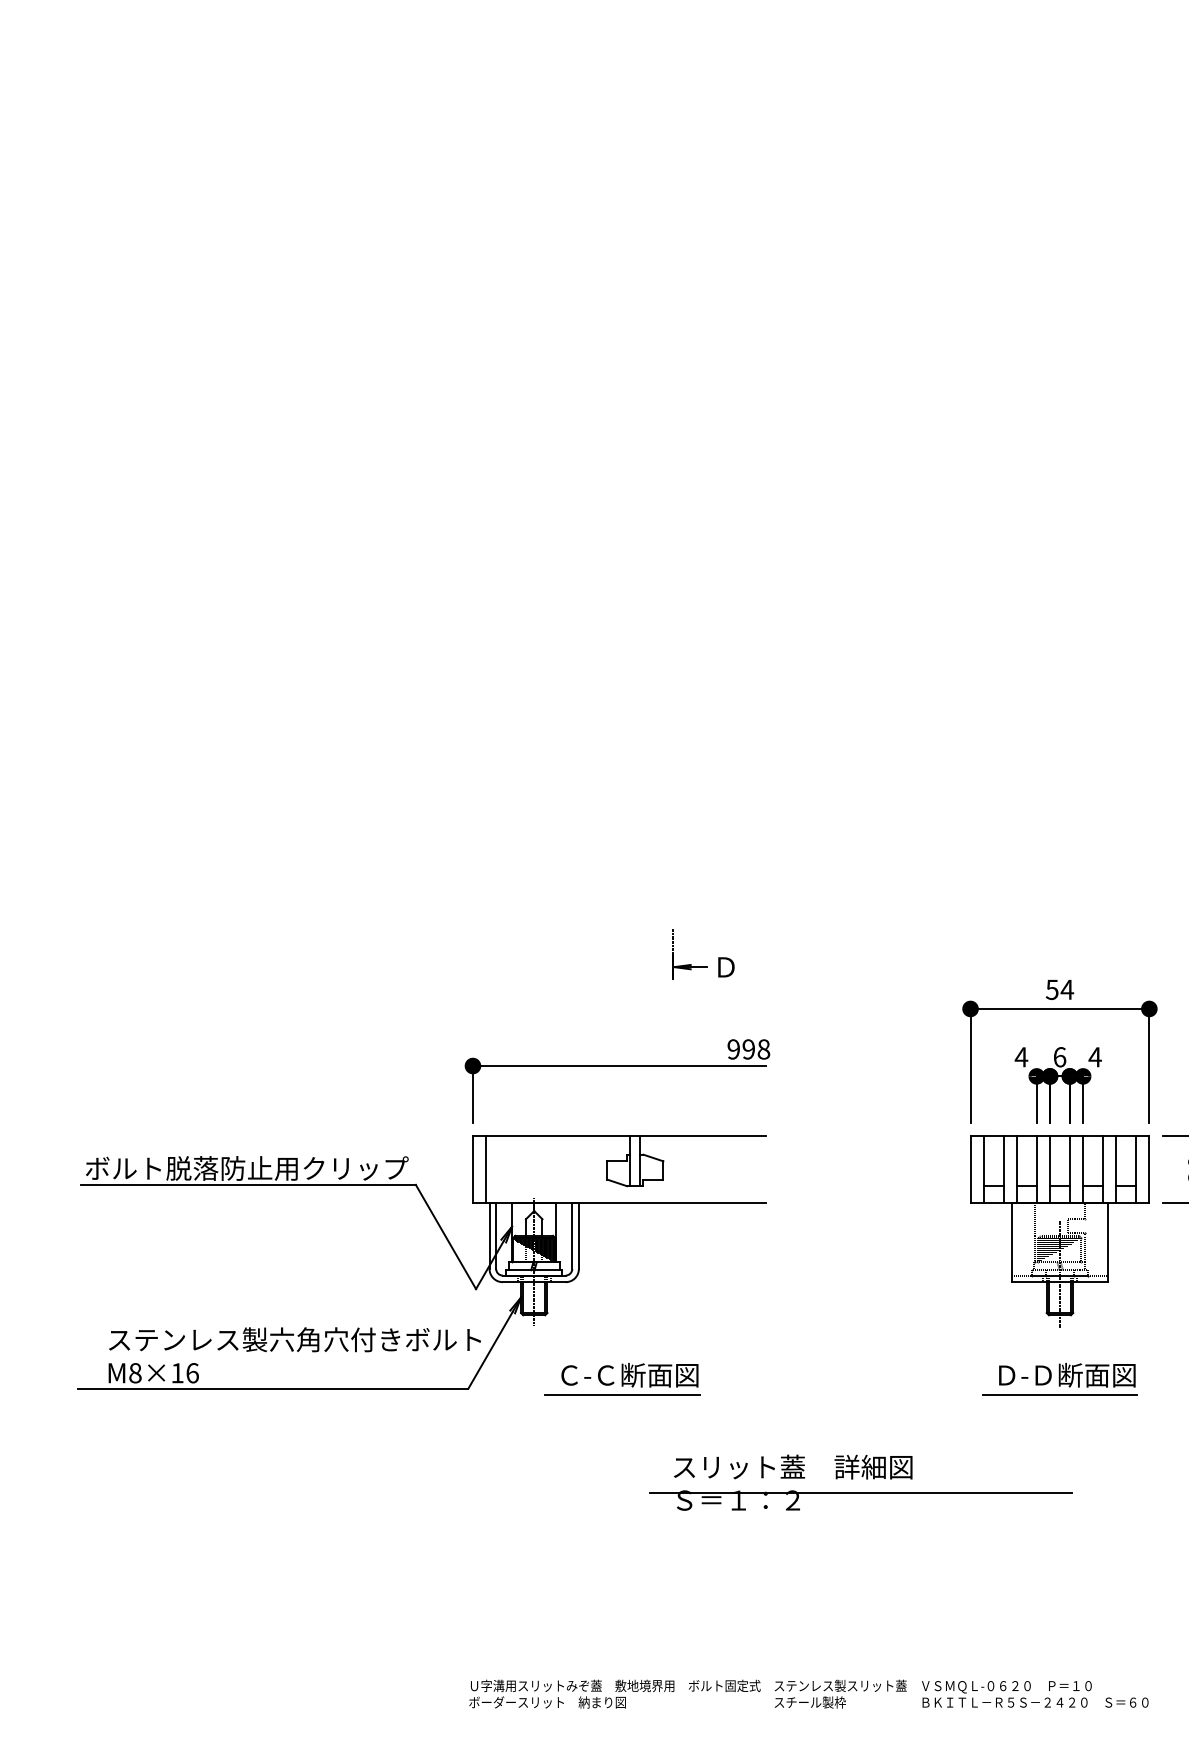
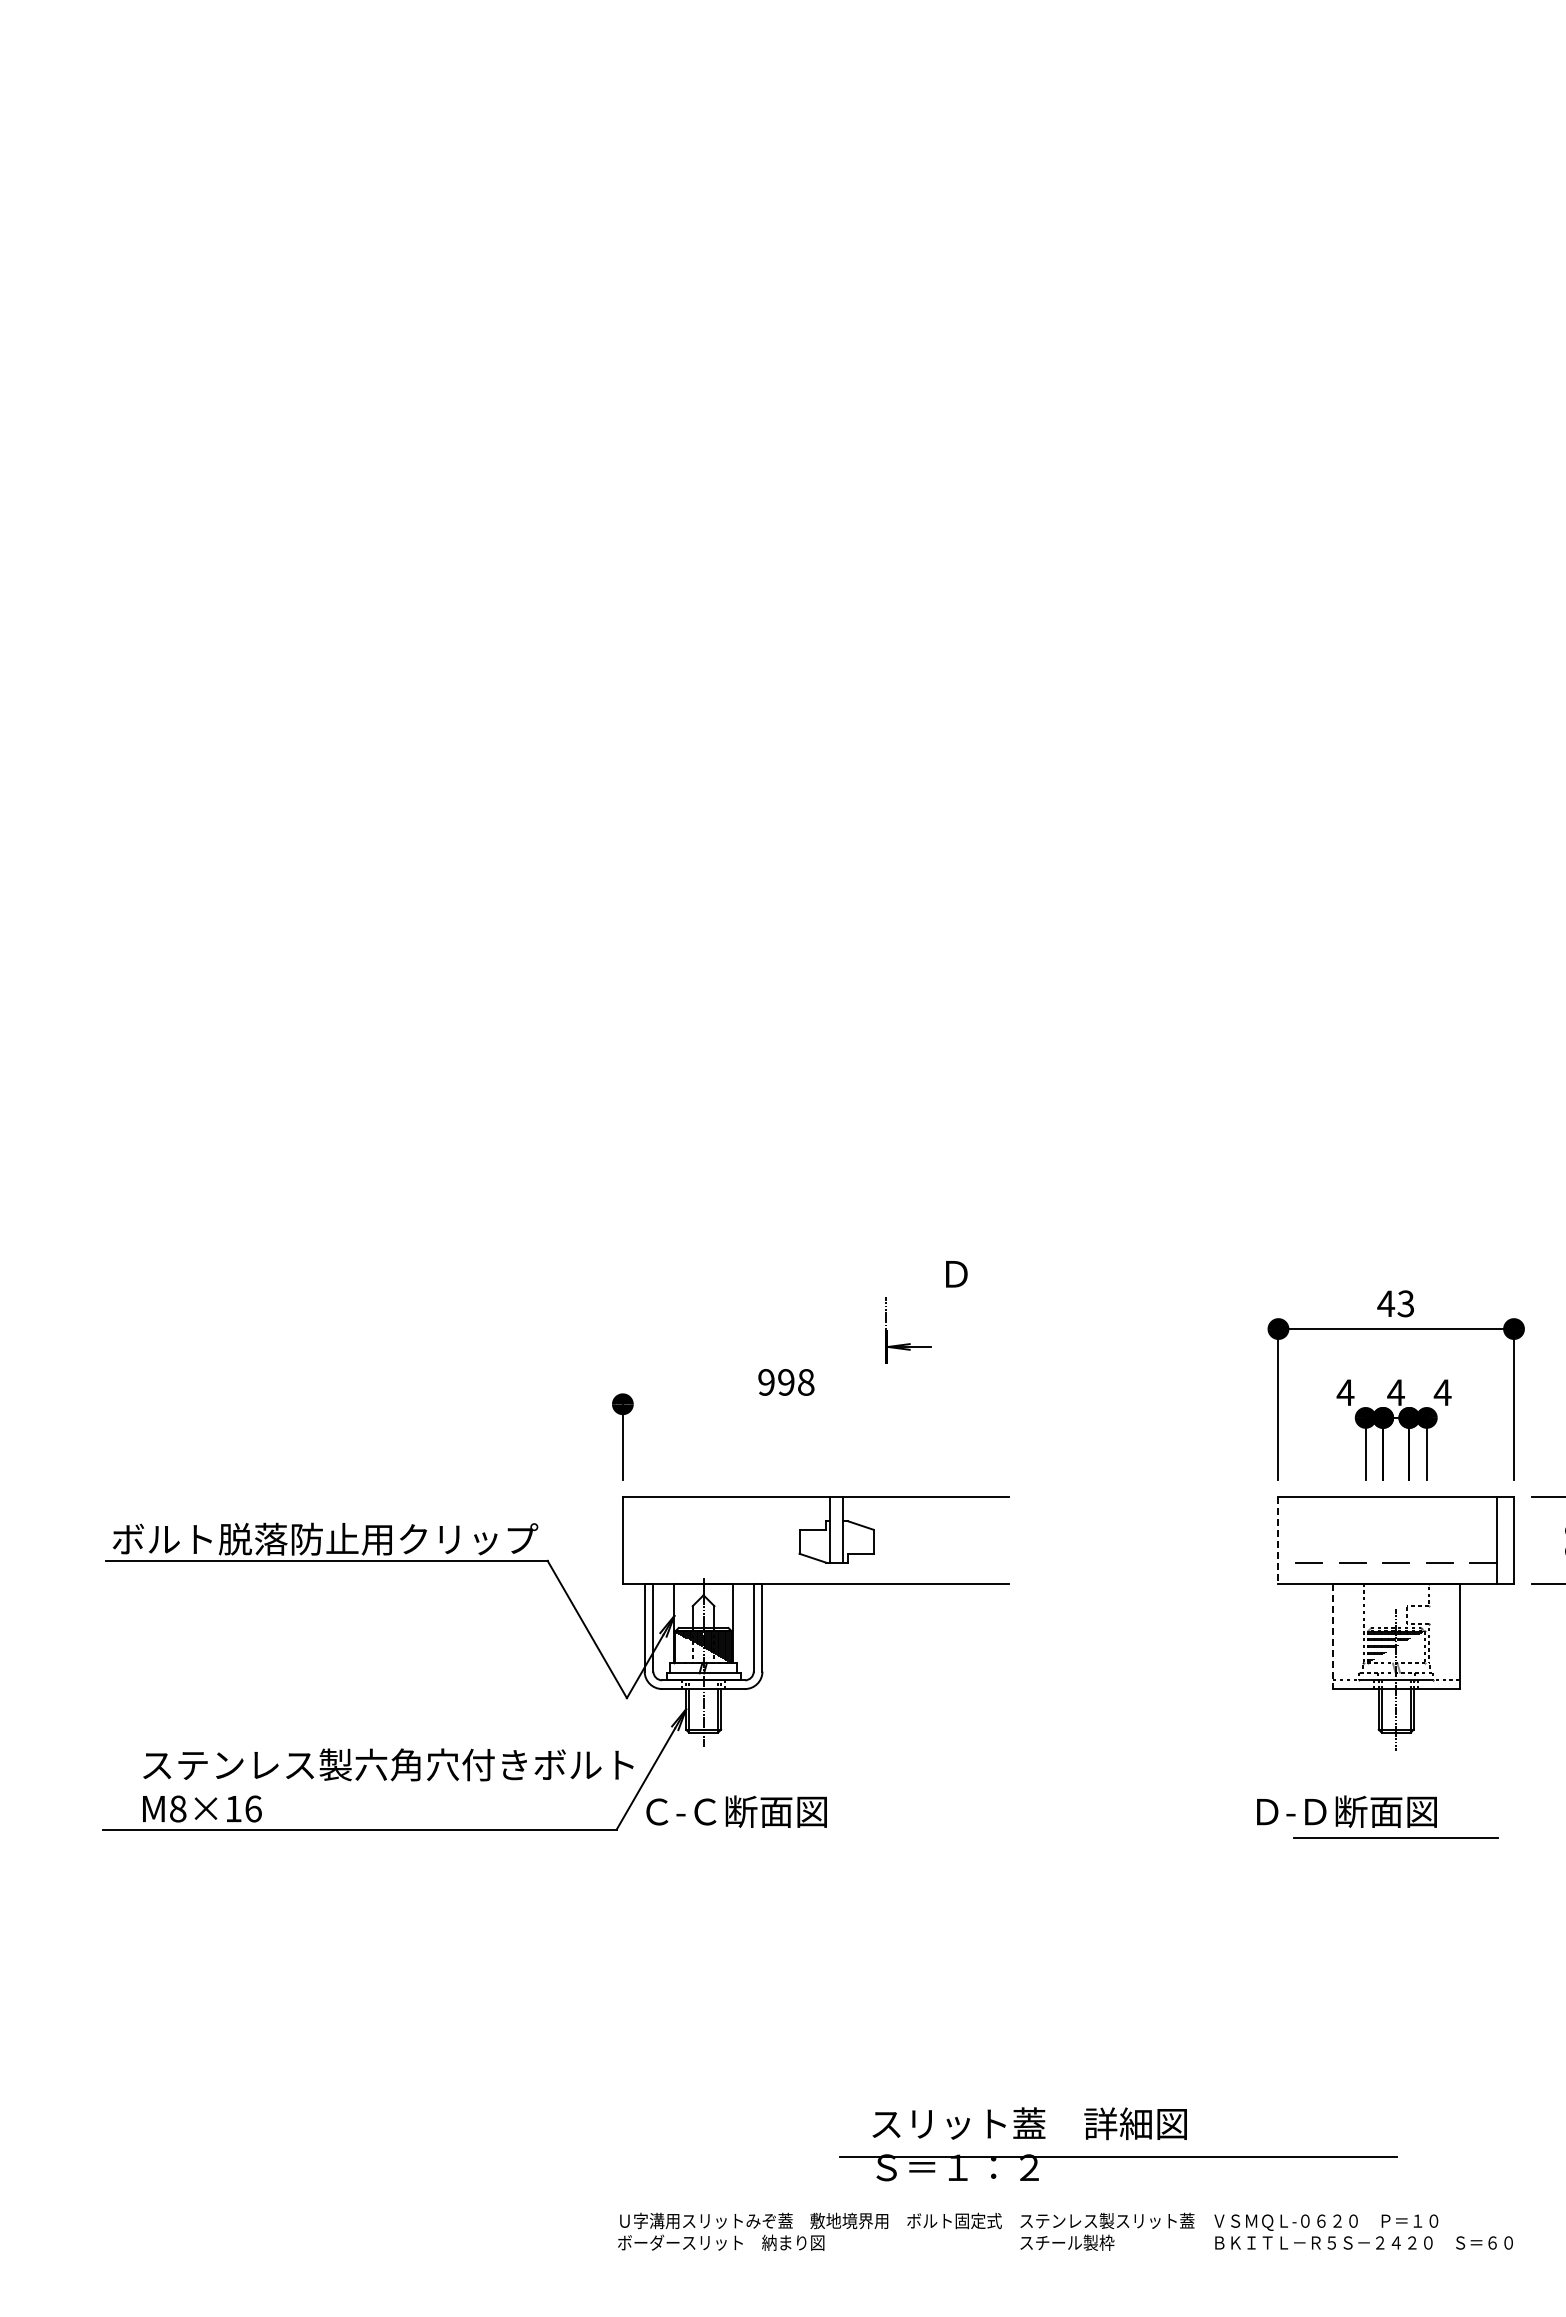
part: (689, 964) -> (908, 1343), moved
text: (1059, 989) -> (1395, 1303), 54 -> 43
text: (748, 1049) -> (786, 1382), moved
text: (1059, 1057) -> (1395, 1392), 6 -> 4
line: (619, 1066) -> (815, 1404), removed
line: (486, 1169) -> (640, 1540), removed
line: (970, 1169) -> (1278, 1540), solid -> dashed
line: (983, 1169) -> (1295, 1540), removed
line: (1003, 1169) -> (1322, 1540), removed
line: (1016, 1169) -> (1339, 1540), removed
line: (1036, 1169) -> (1365, 1540), removed
line: (1050, 1169) -> (1383, 1540), removed
line: (1070, 1169) -> (1409, 1540), removed
line: (1082, 1169) -> (1426, 1540), removed
line: (1102, 1169) -> (1452, 1540), removed
line: (1116, 1169) -> (1470, 1540), removed
line: (1012, 1243) -> (1333, 1637), solid -> dashed
text: (629, 1375) -> (736, 1811), moved
text: (1066, 1375) -> (1346, 1811), moved
line: (622, 1395) -> (820, 1838), removed
part: (862, 1476) -> (1120, 2136), moved

